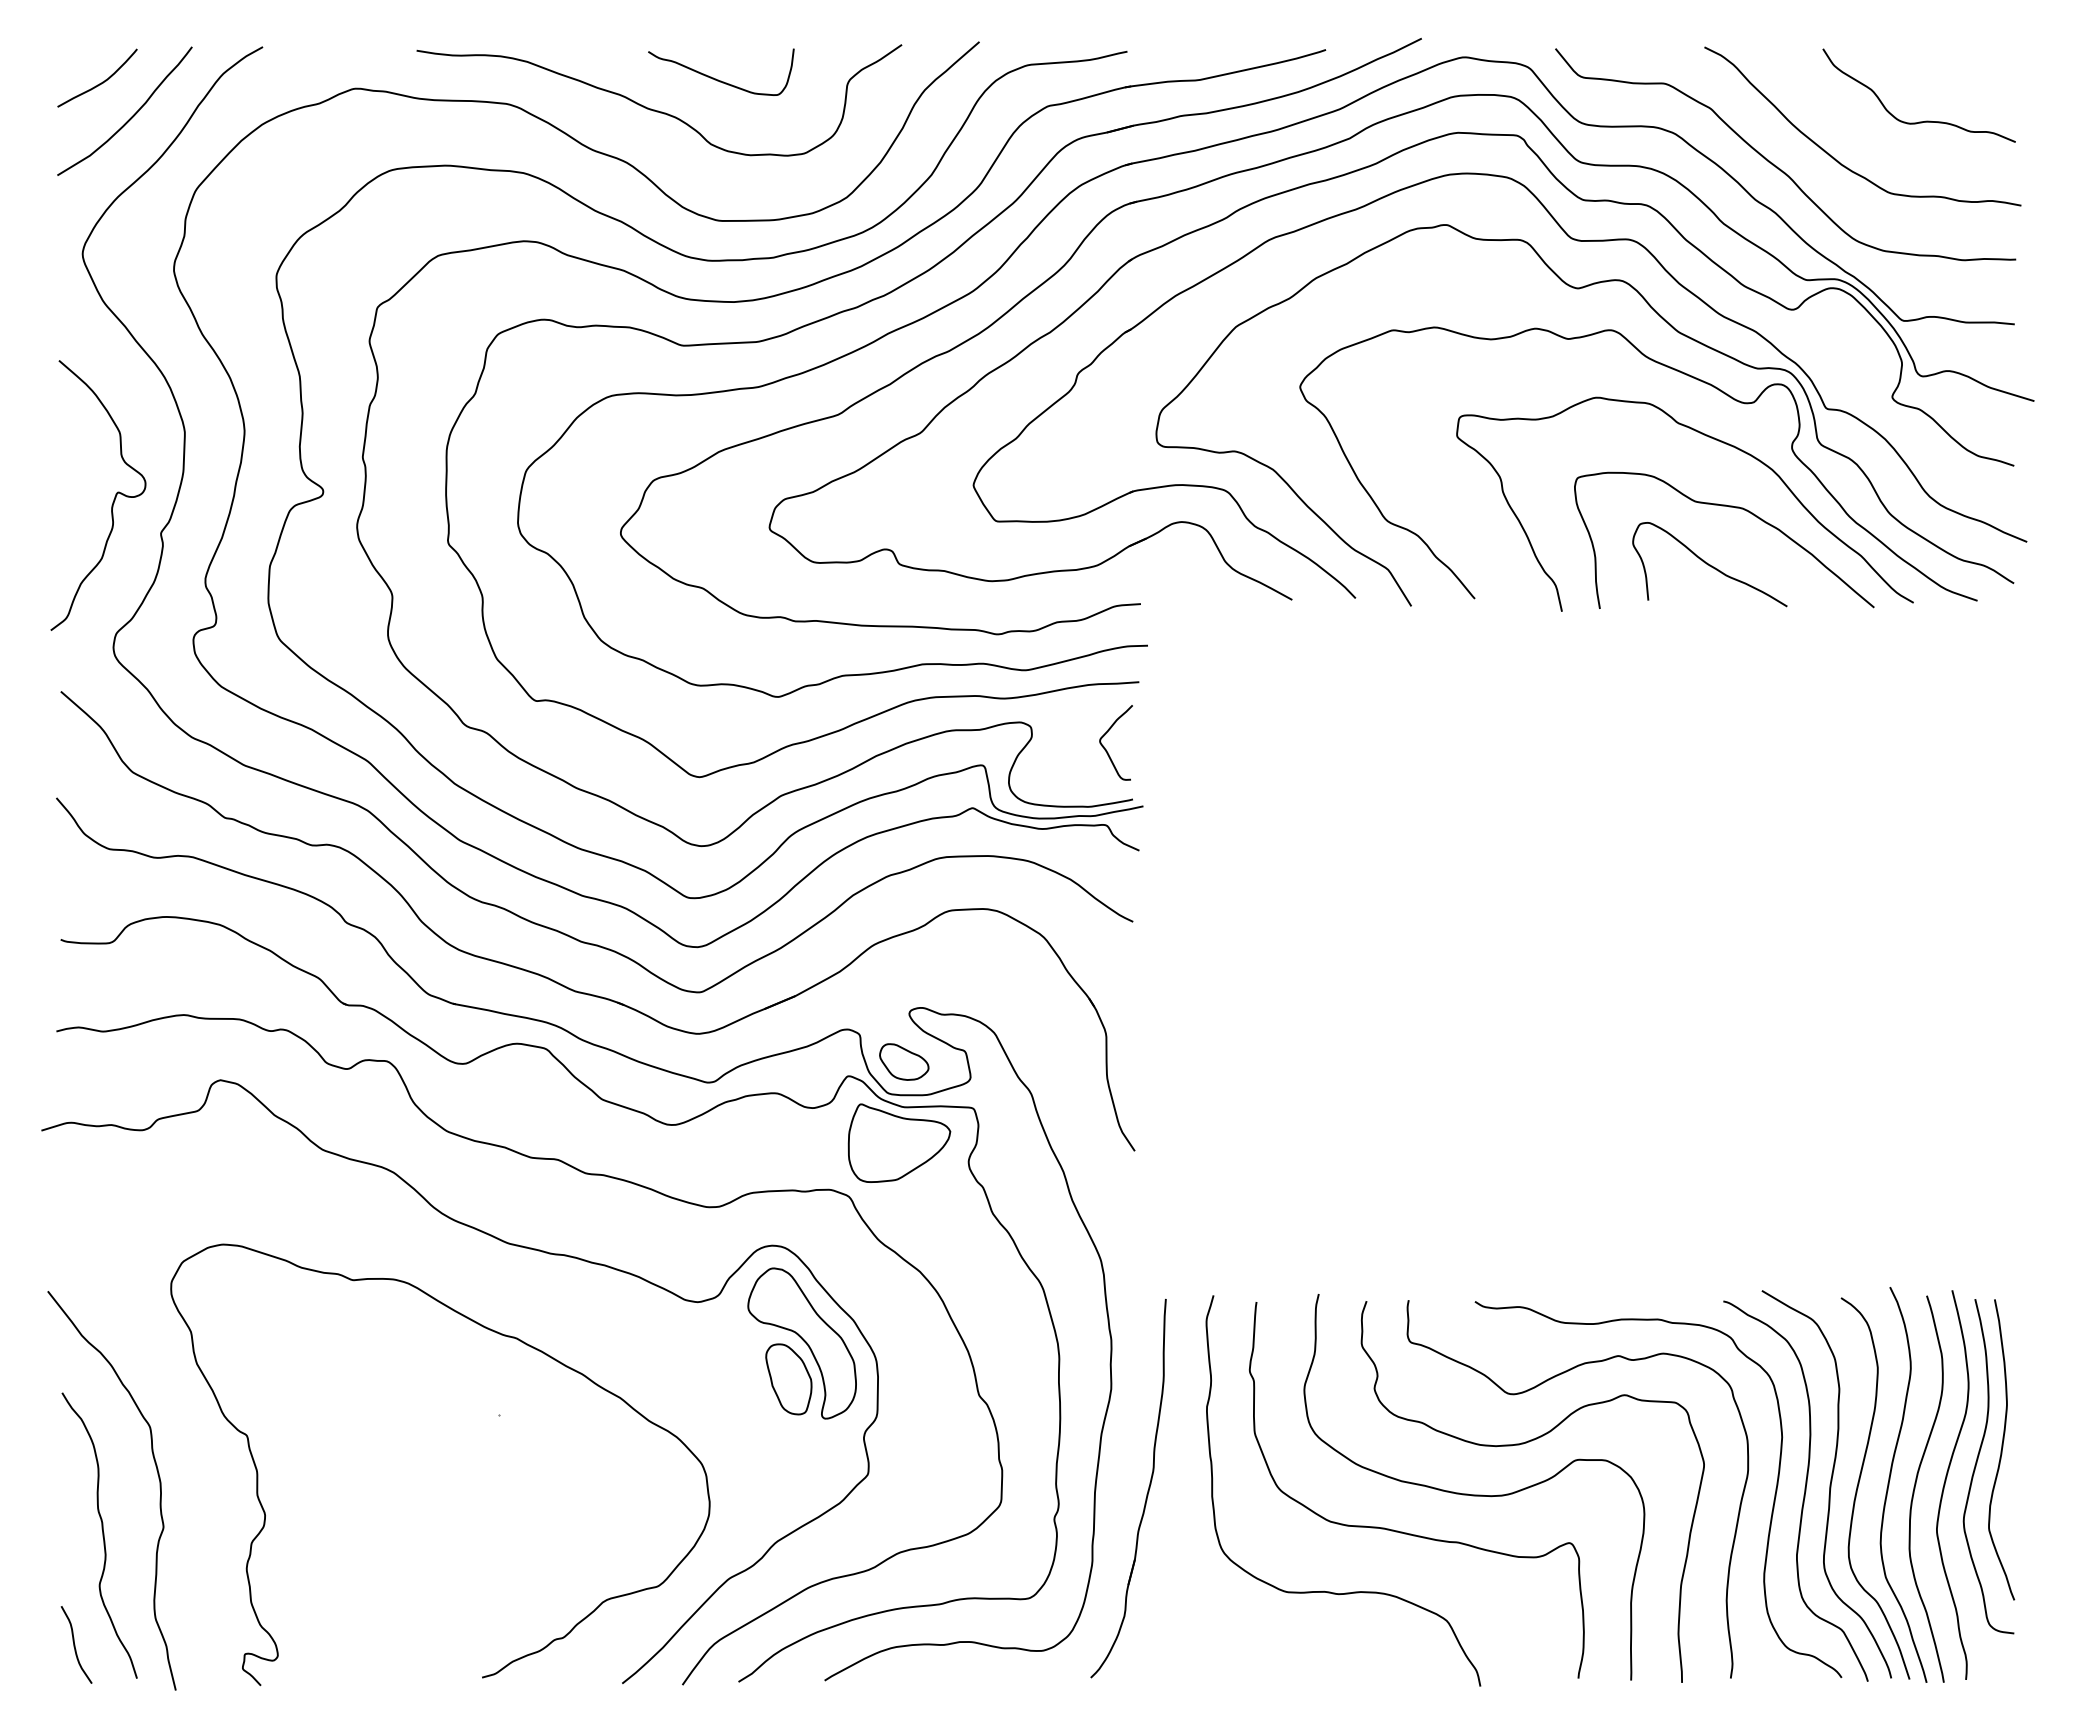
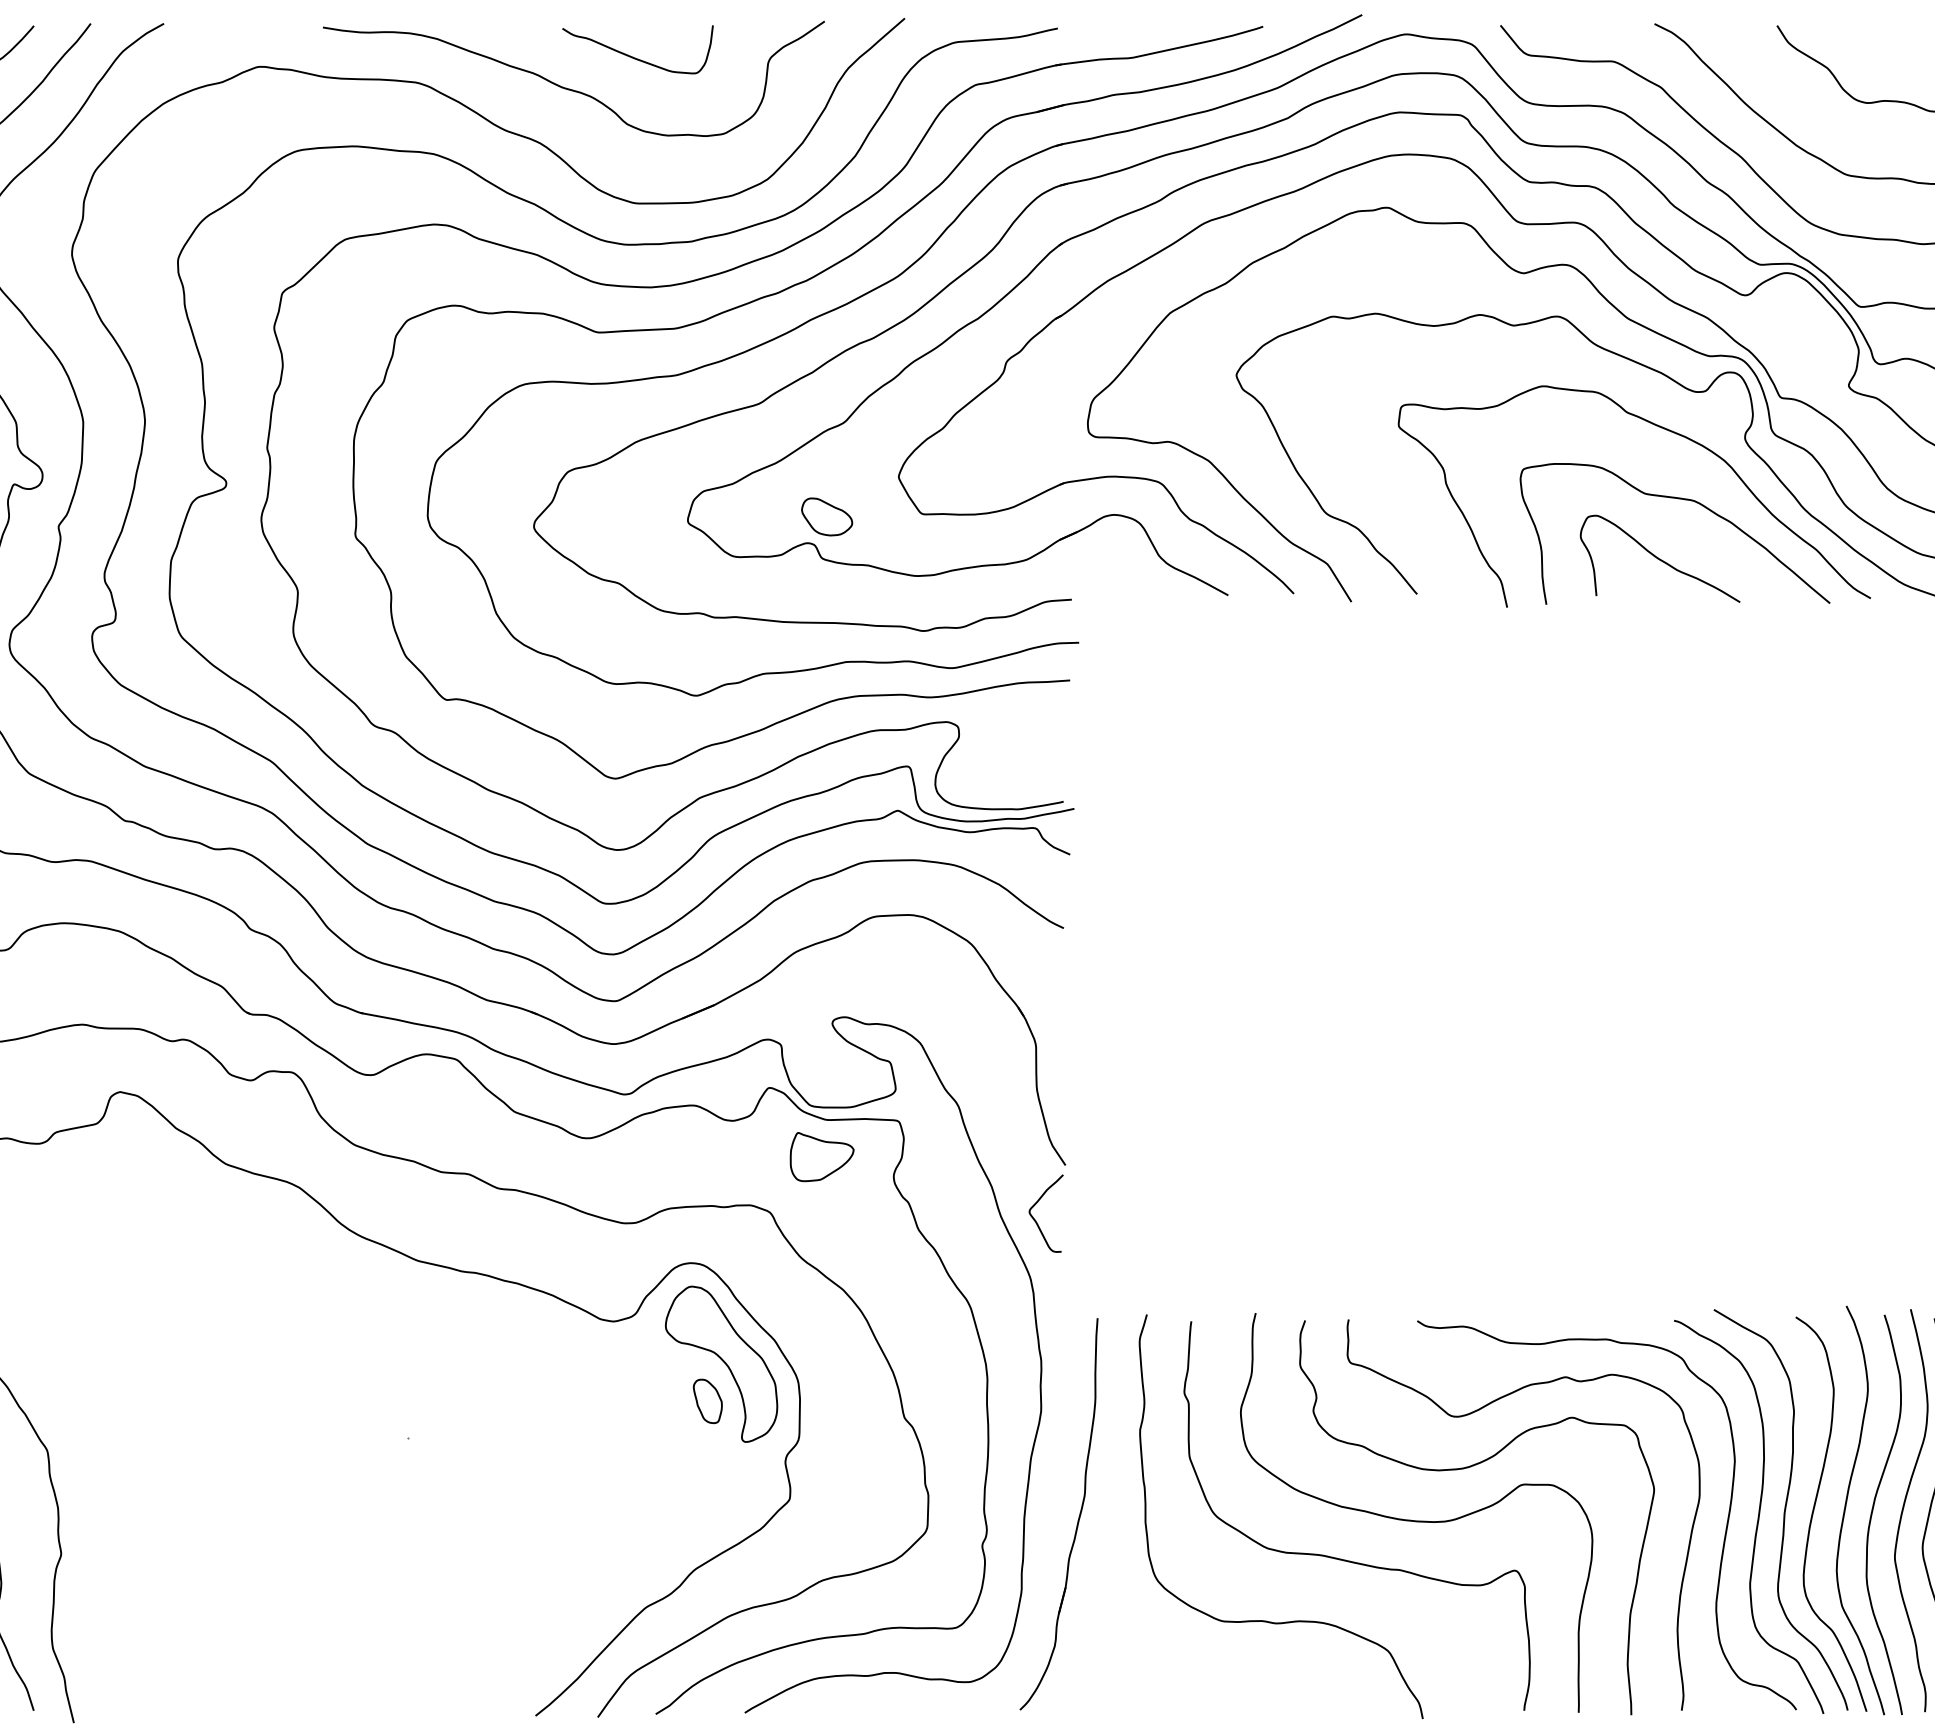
curve: (1107, 750) -> (1037, 1221), moved
part: (904, 1061) -> (827, 516), moved
part: (899, 1142) -> (822, 1156), size x0.6
curve: (491, 1331) -> (400, 1351), removed
part: (788, 1379) -> (707, 1401), size x0.6

